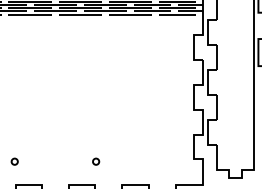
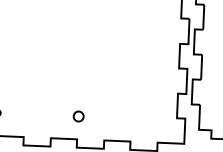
part: (96, 161) -> (79, 116), size x1.6

